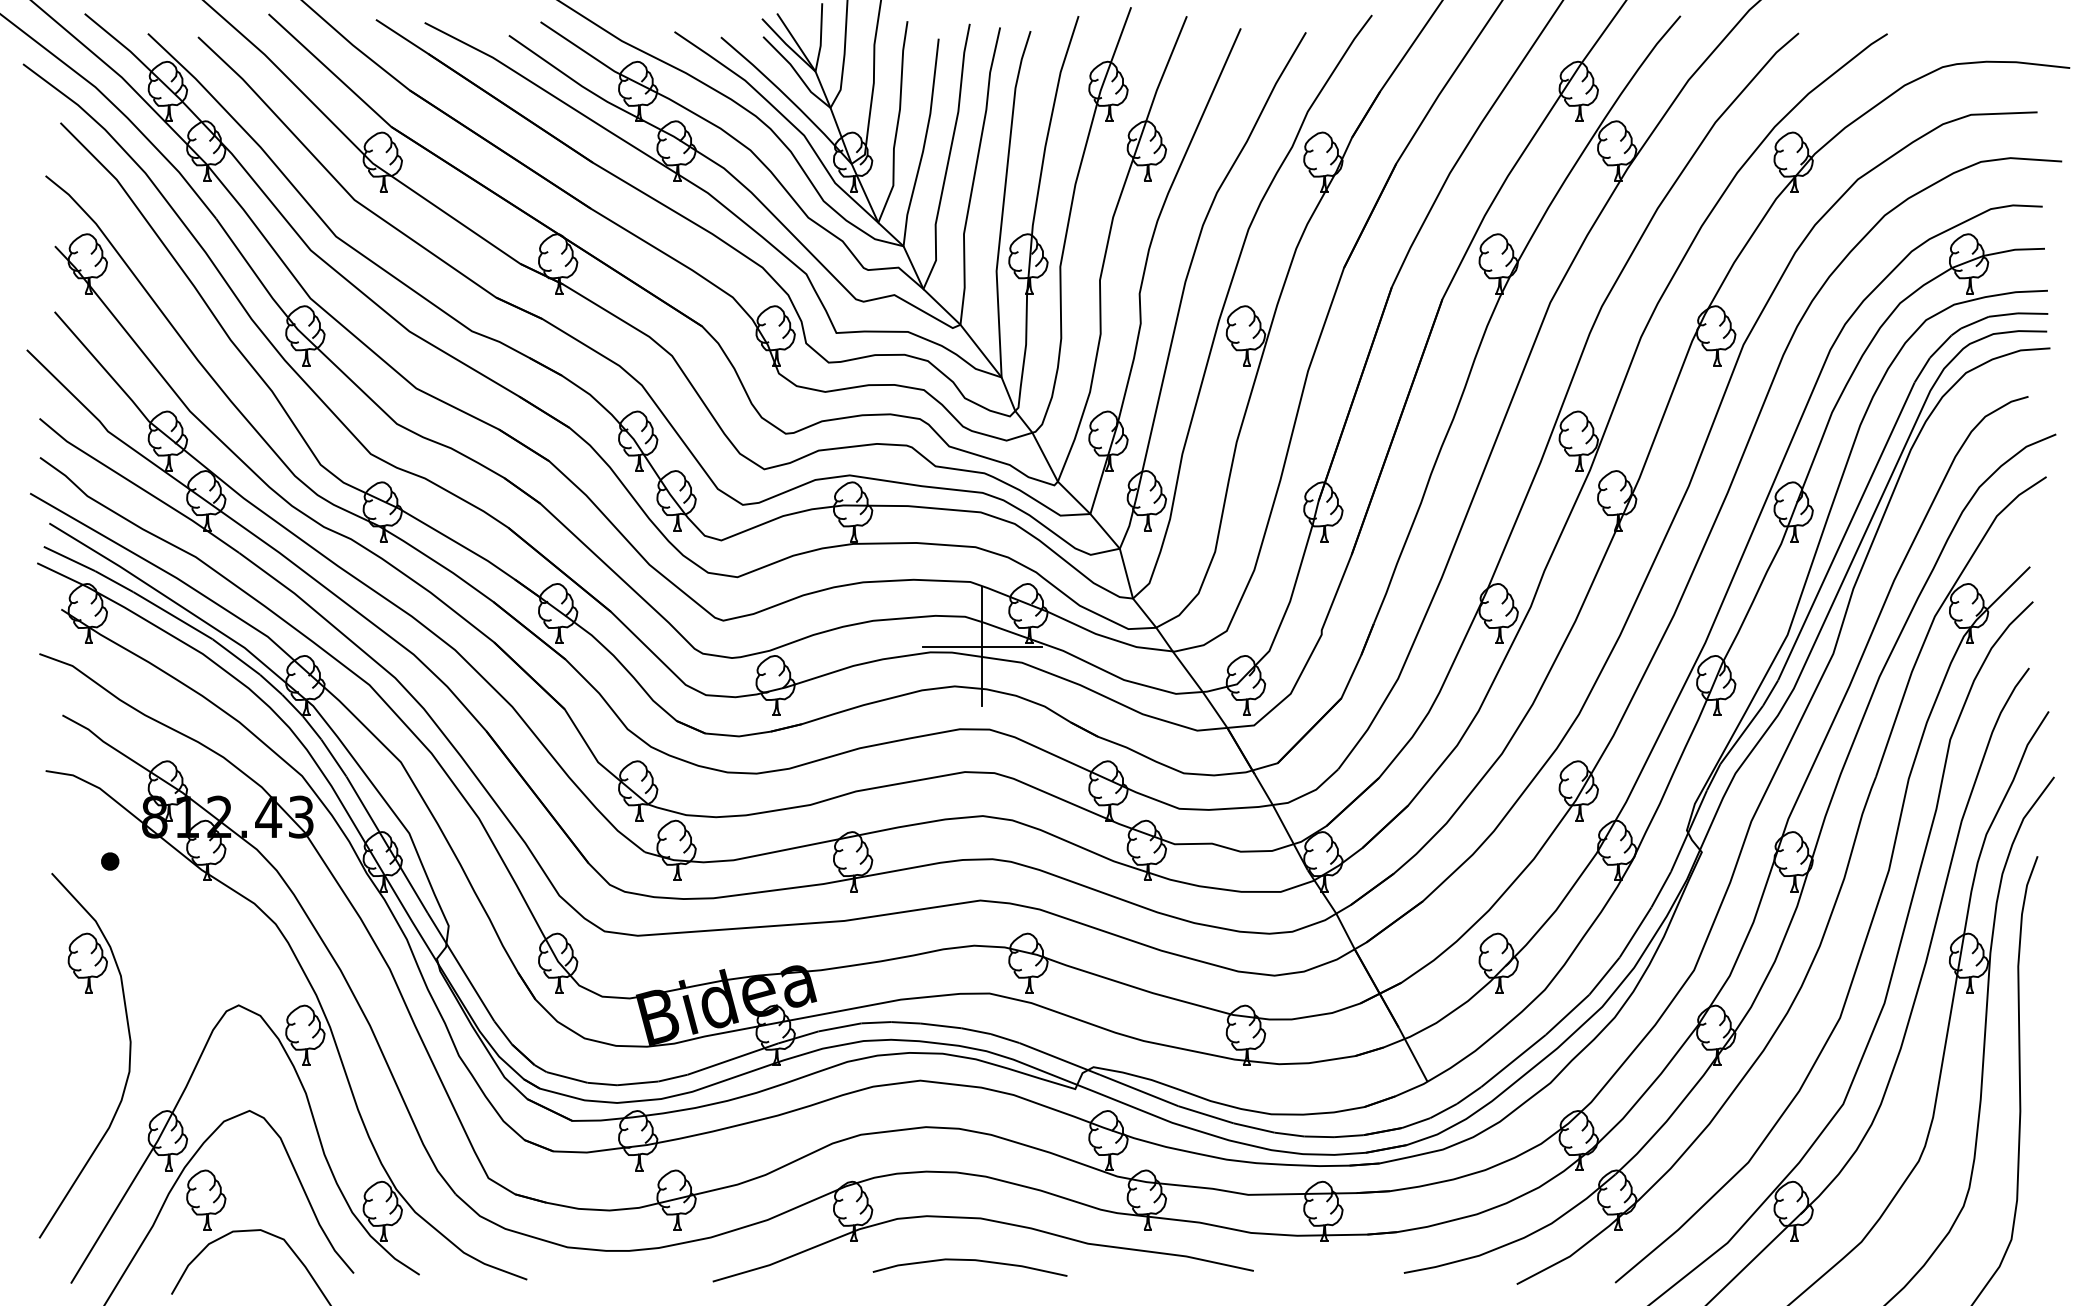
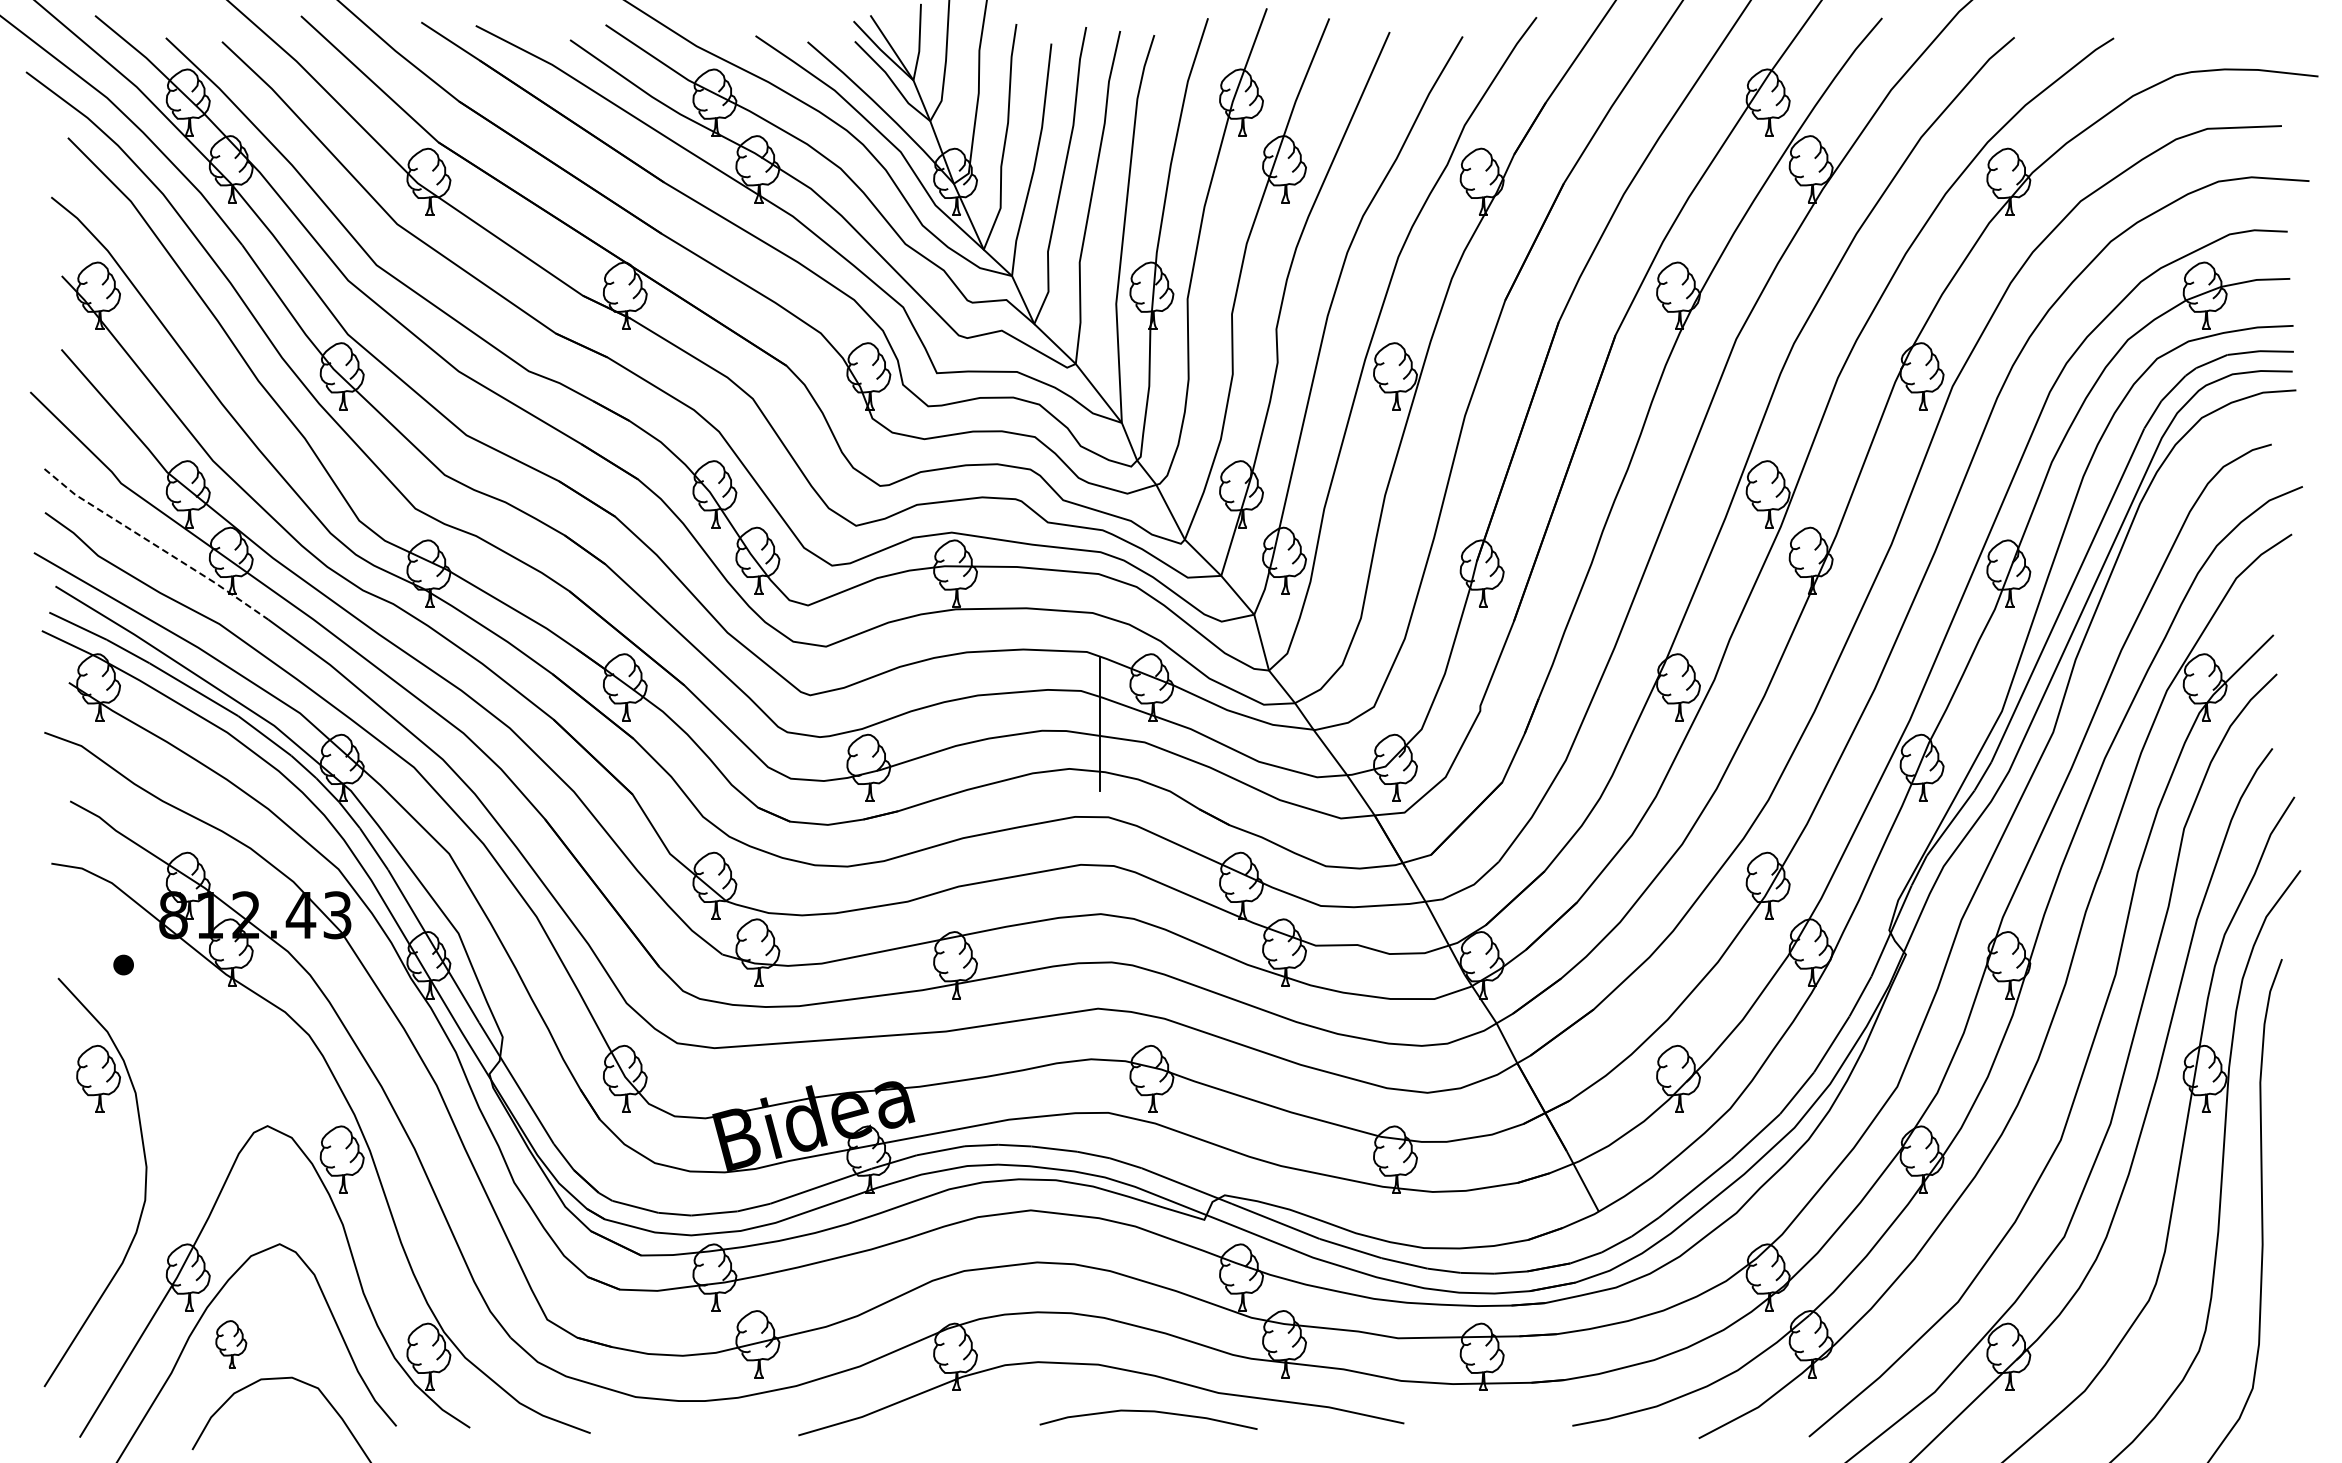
line: (138, 486) -> (155, 545), solid -> dashed
line: (981, 646) -> (1099, 724), removed
part: (206, 1200) -> (231, 1344), size x0.7
curve: (970, 1261) -> (1148, 1412), moved

